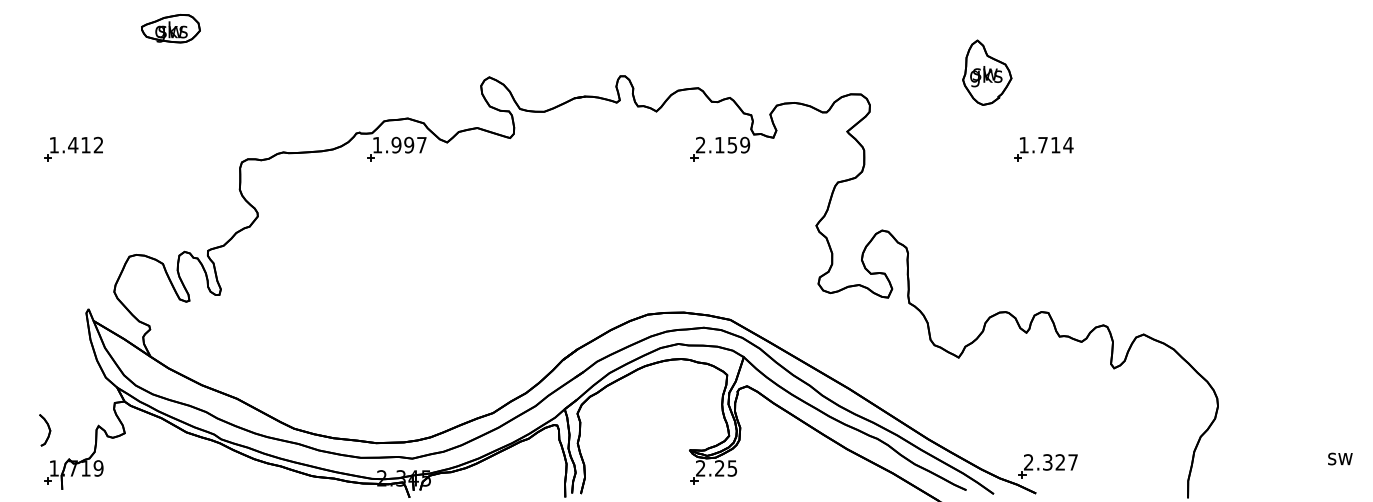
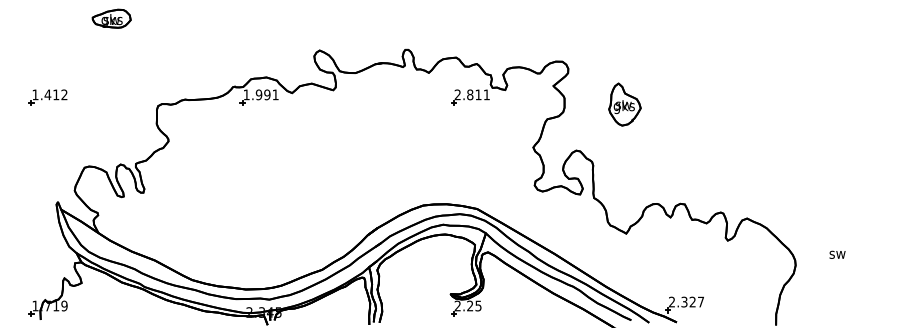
part: (986, 72) -> (624, 104), moved
text: (421, 144) -> (275, 94), 1.997 -> 1.991
text: (732, 144) -> (478, 94), 2.159 -> 2.811
part: (1043, 149) -> (681, 97), removed
part: (45, 429) -> (29, 280), removed
text: (1340, 458) -> (837, 254), moved

